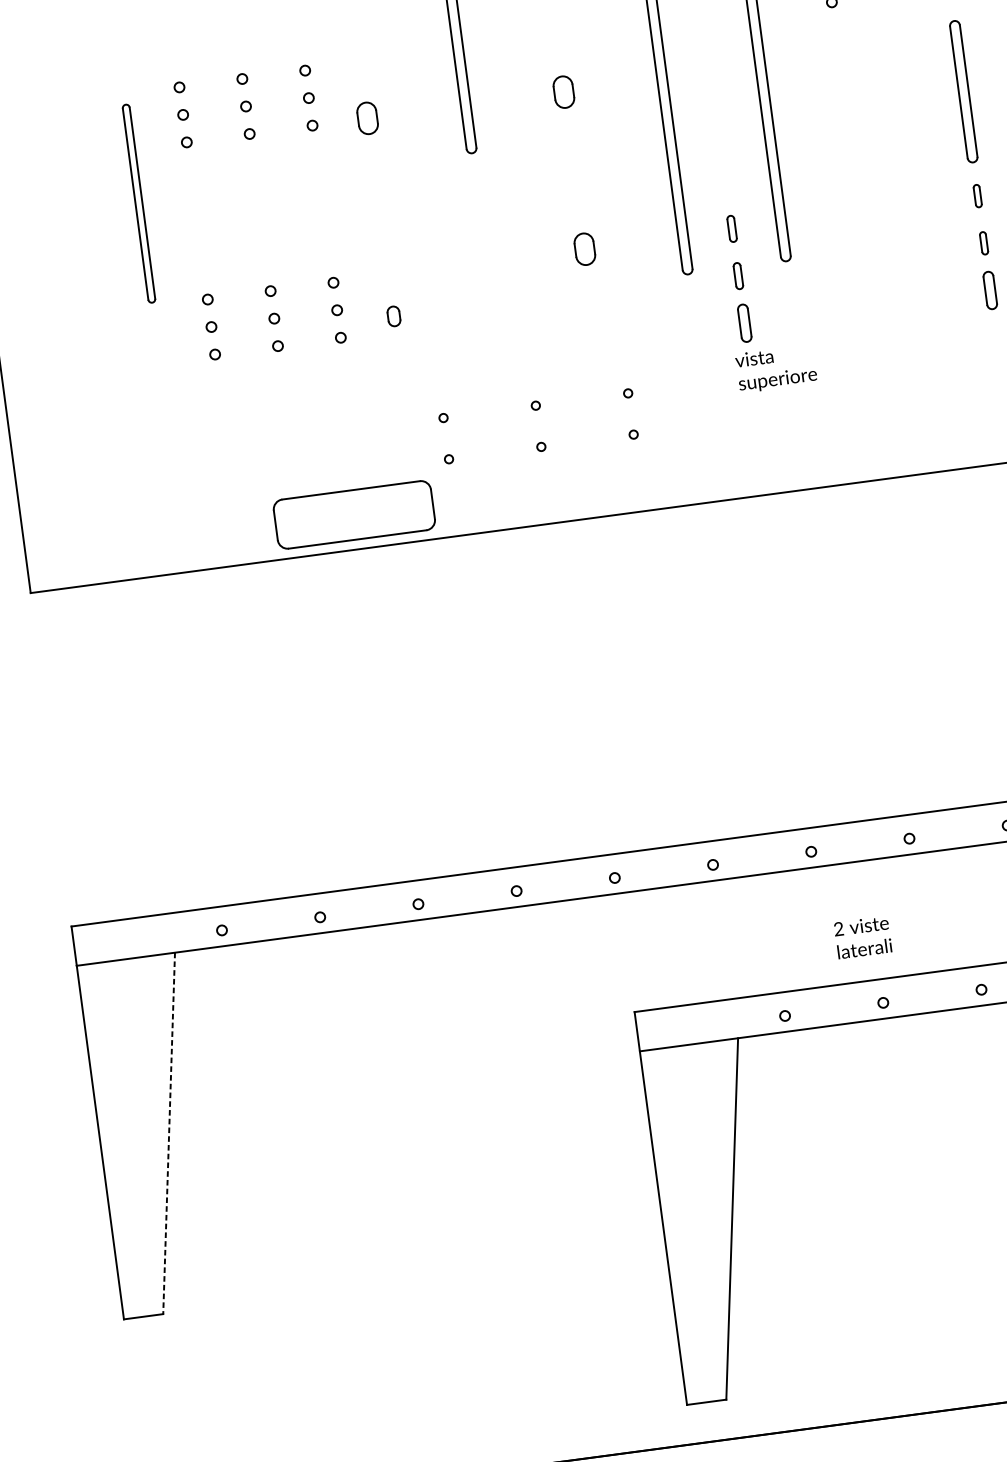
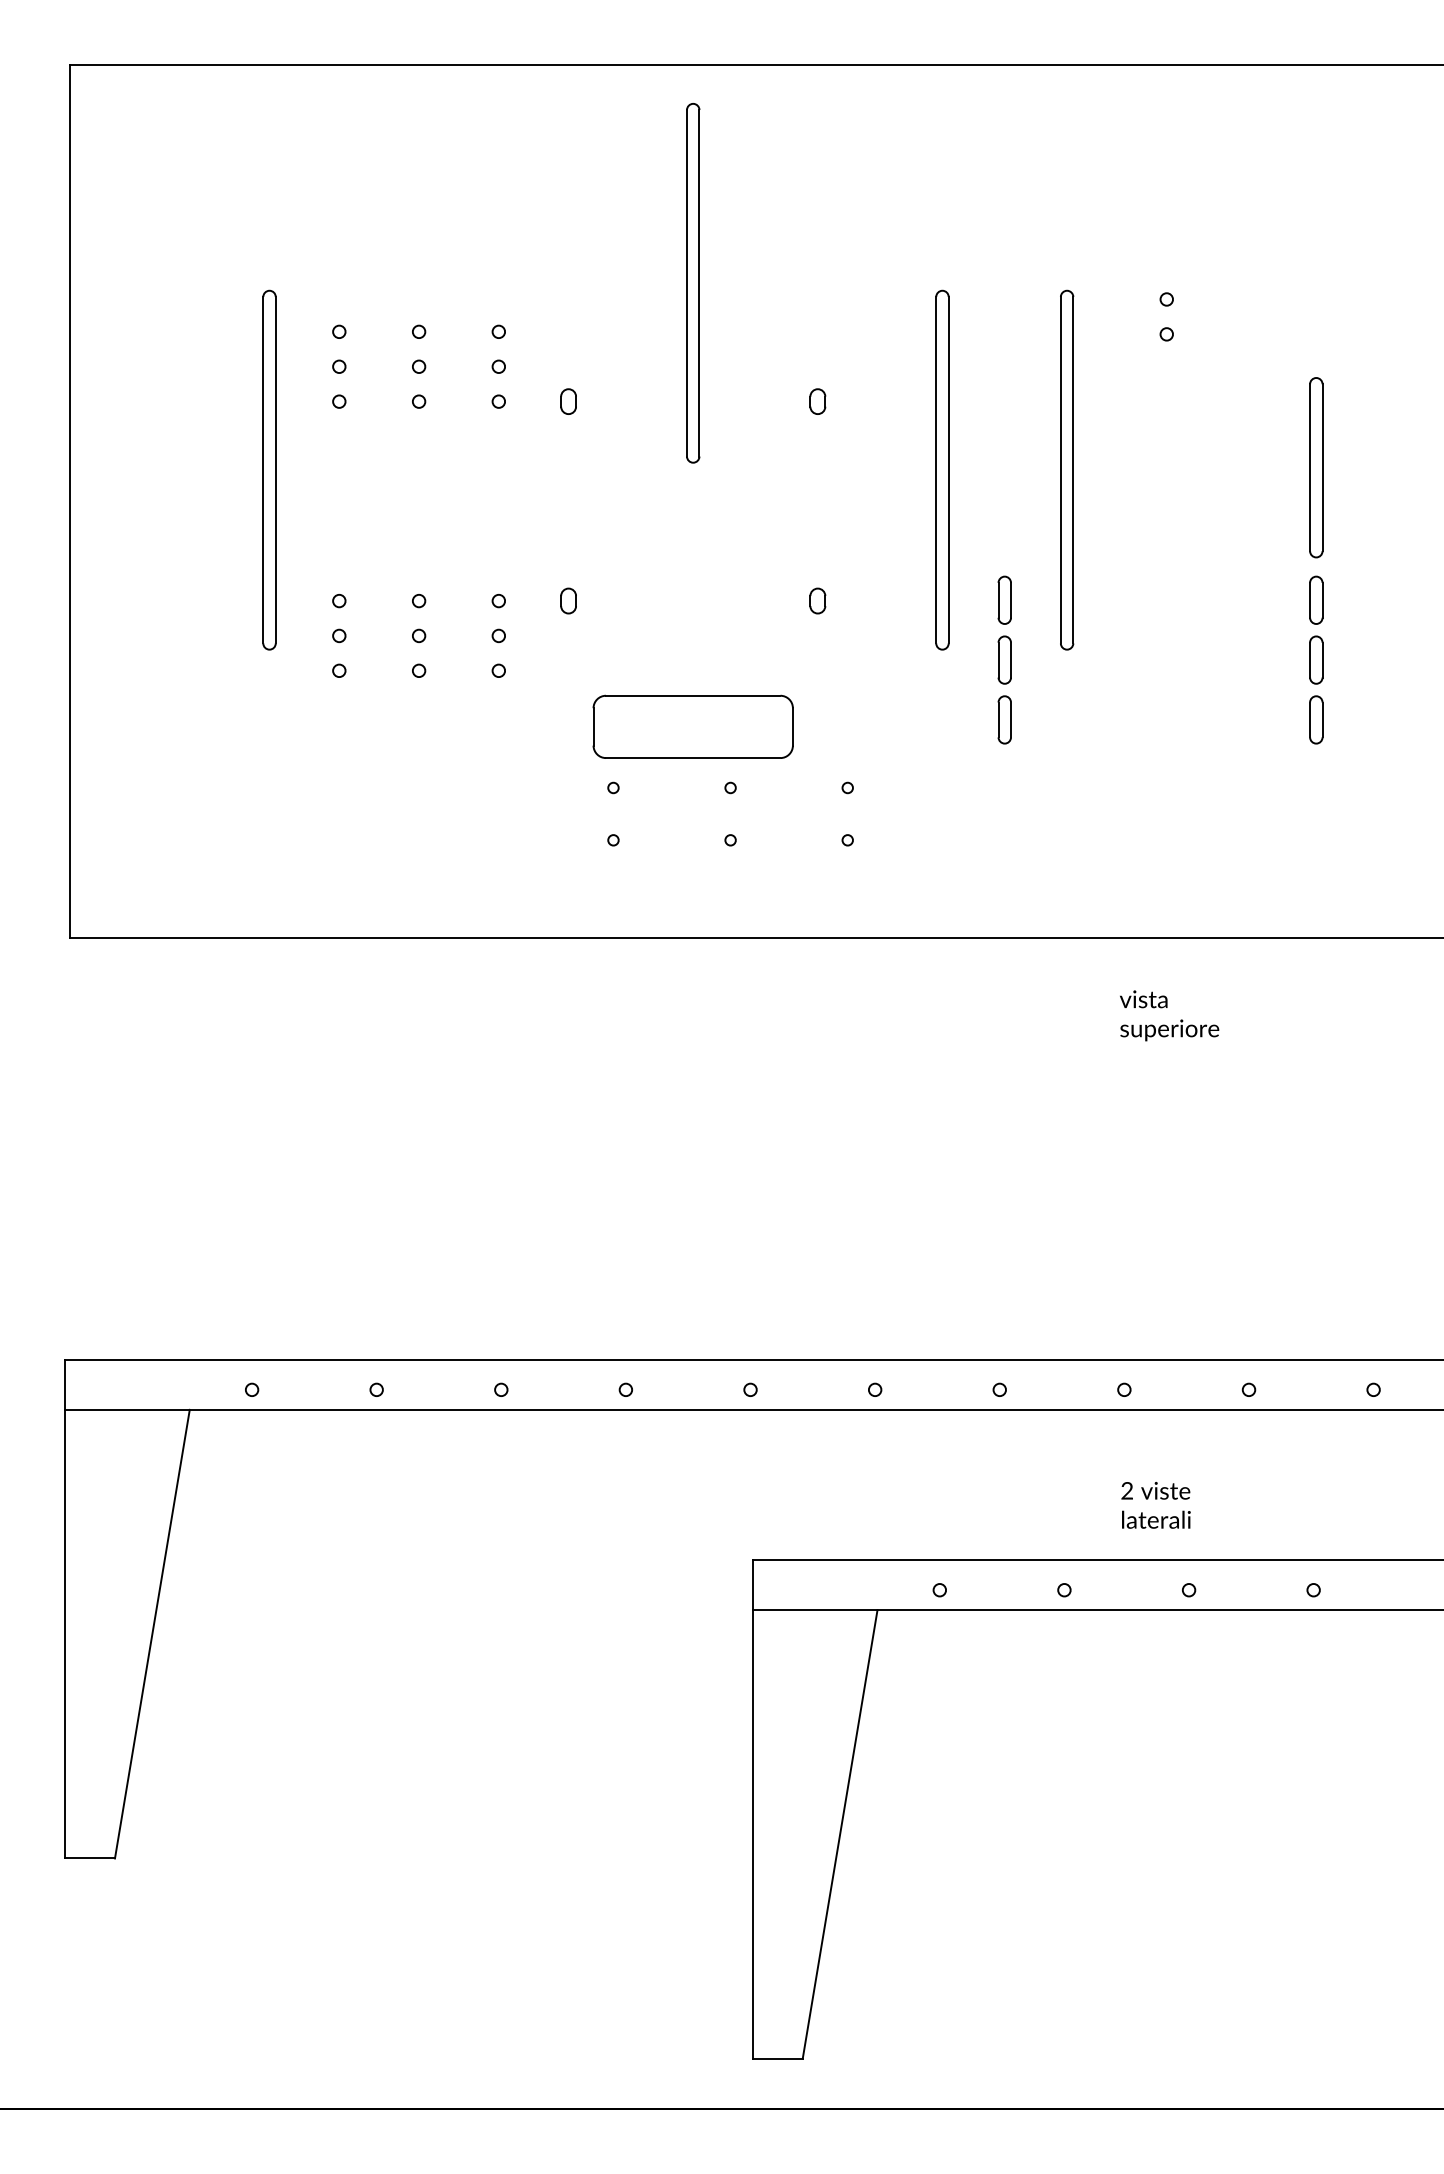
part: (563, 91) -> (817, 401), size x0.62
part: (367, 118) -> (568, 401), size x0.62
part: (977, 195) -> (1316, 599), size x1.67
part: (138, 203) -> (269, 469), size x1.43
part: (731, 228) -> (1004, 599), size x1.43
part: (984, 242) -> (1316, 659), size x1.67
part: (584, 248) -> (817, 600), size x0.62
part: (738, 275) -> (1004, 659), size x1.43
part: (393, 315) -> (568, 600), moved
text: (776, 368) -> (1169, 1015), moved
part: (353, 514) -> (692, 726), moved
text: (862, 937) -> (1155, 1505), moved
line: (169, 1133) -> (152, 1634), dashed -> solid

